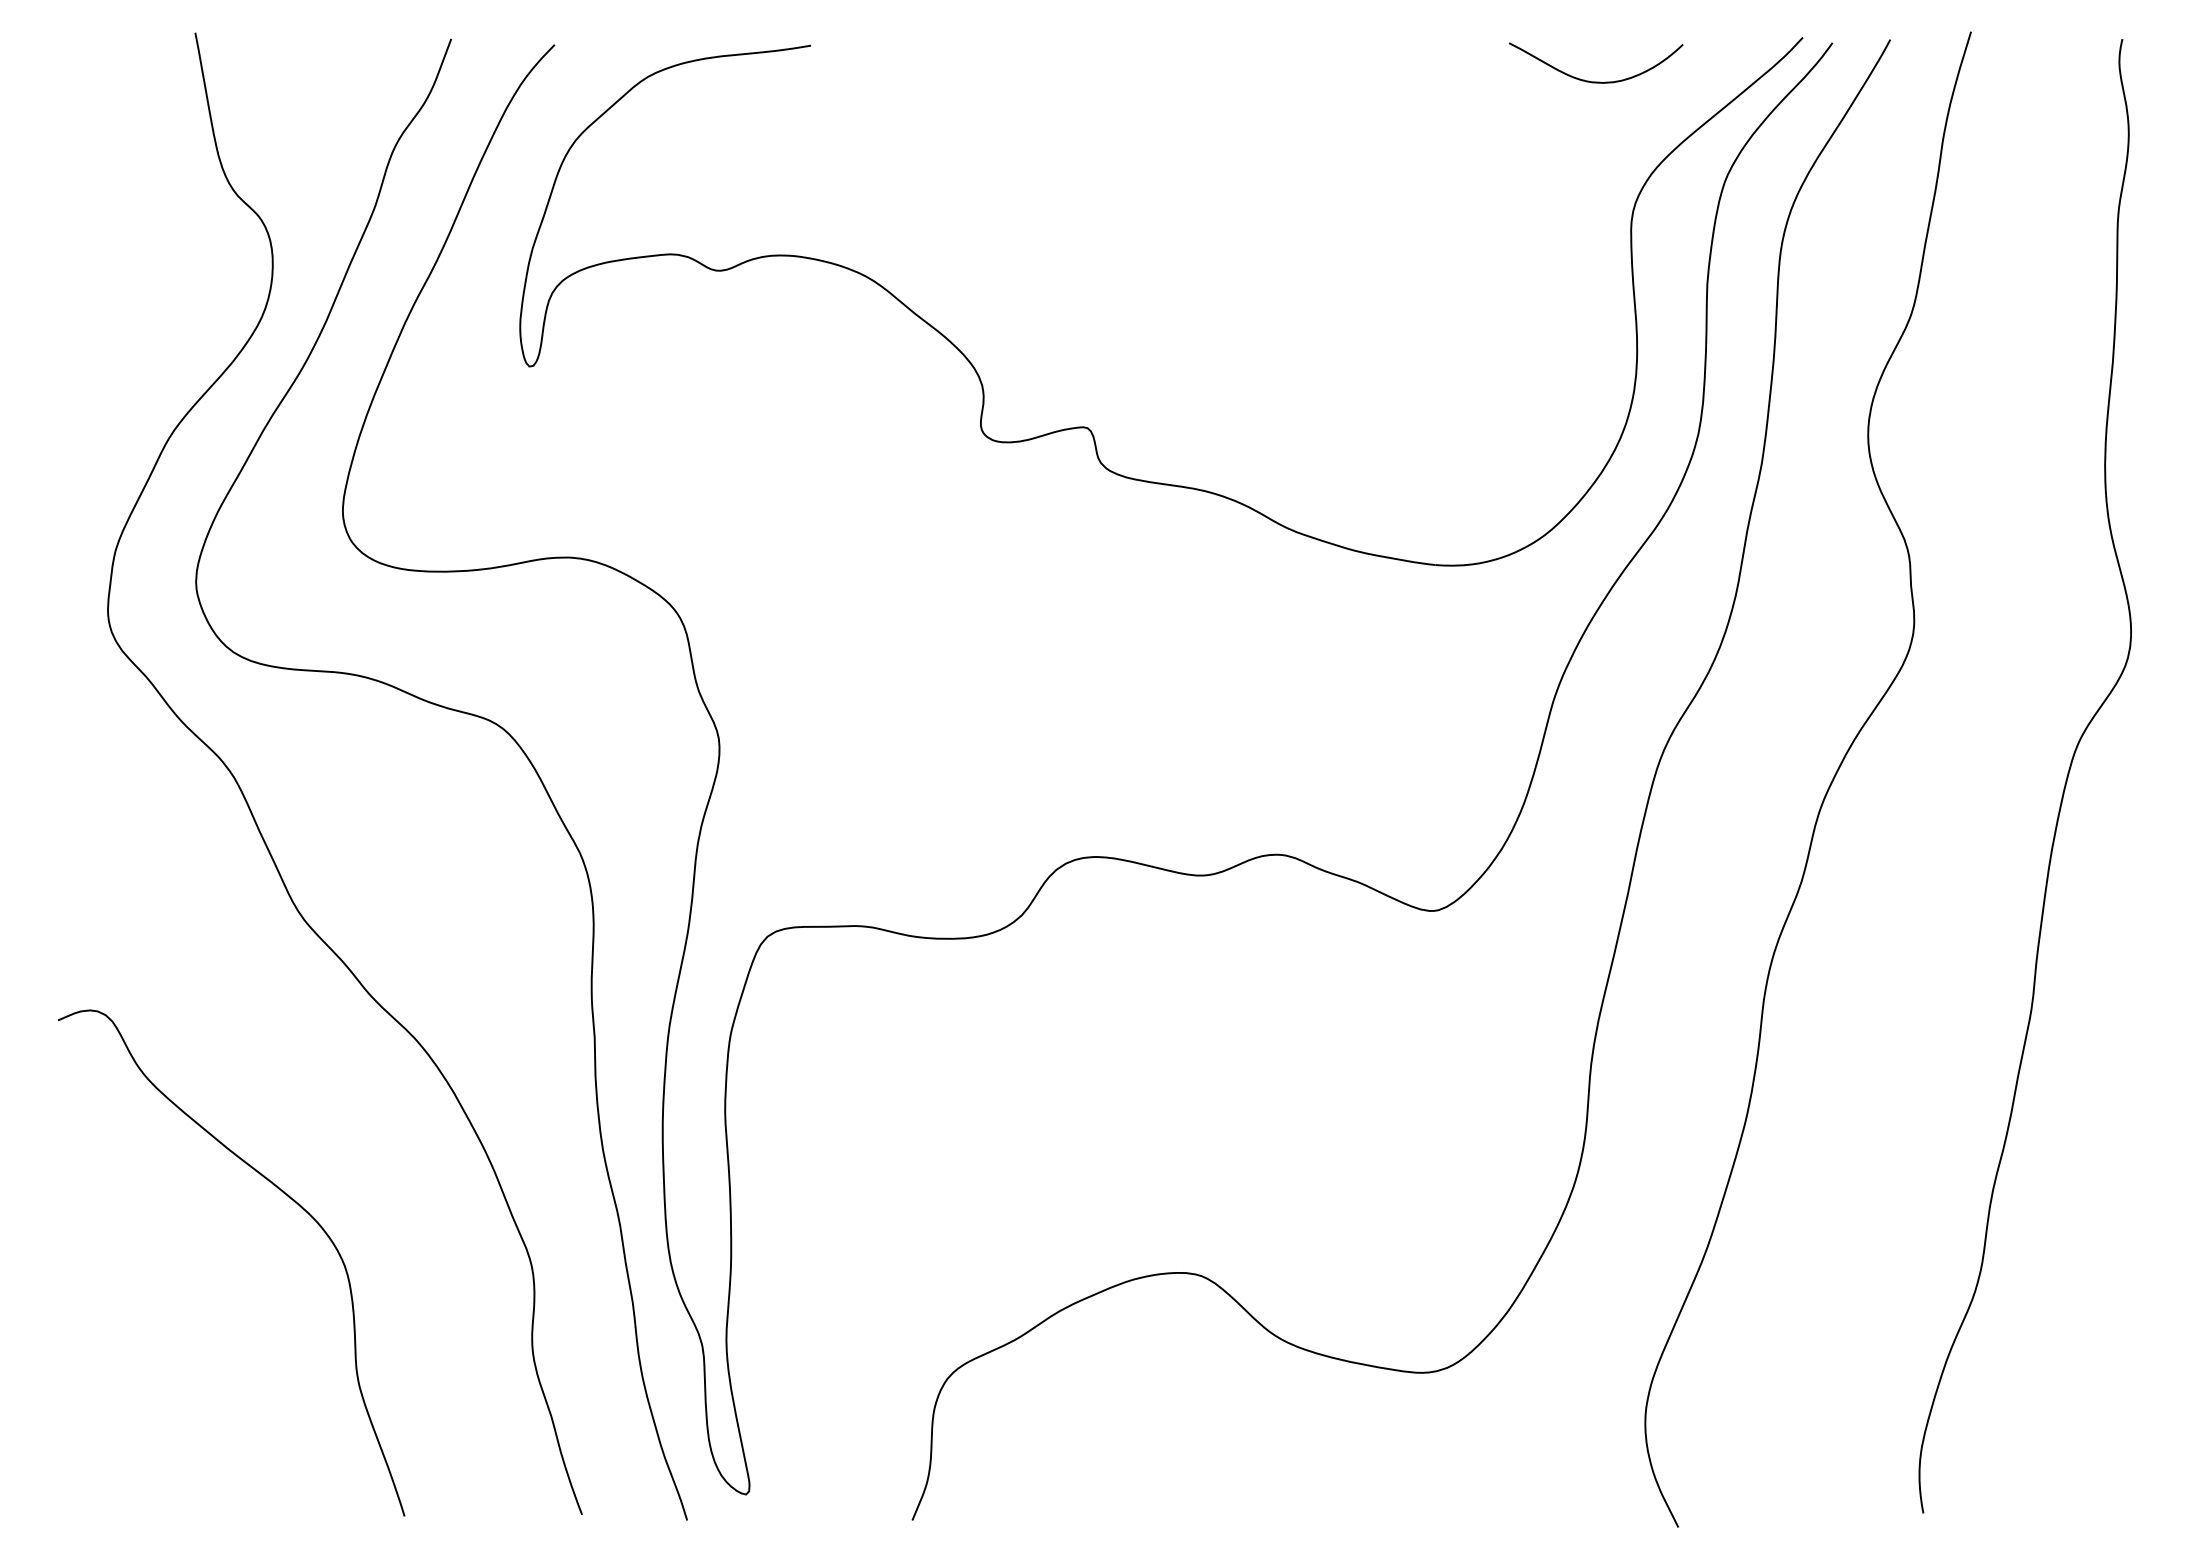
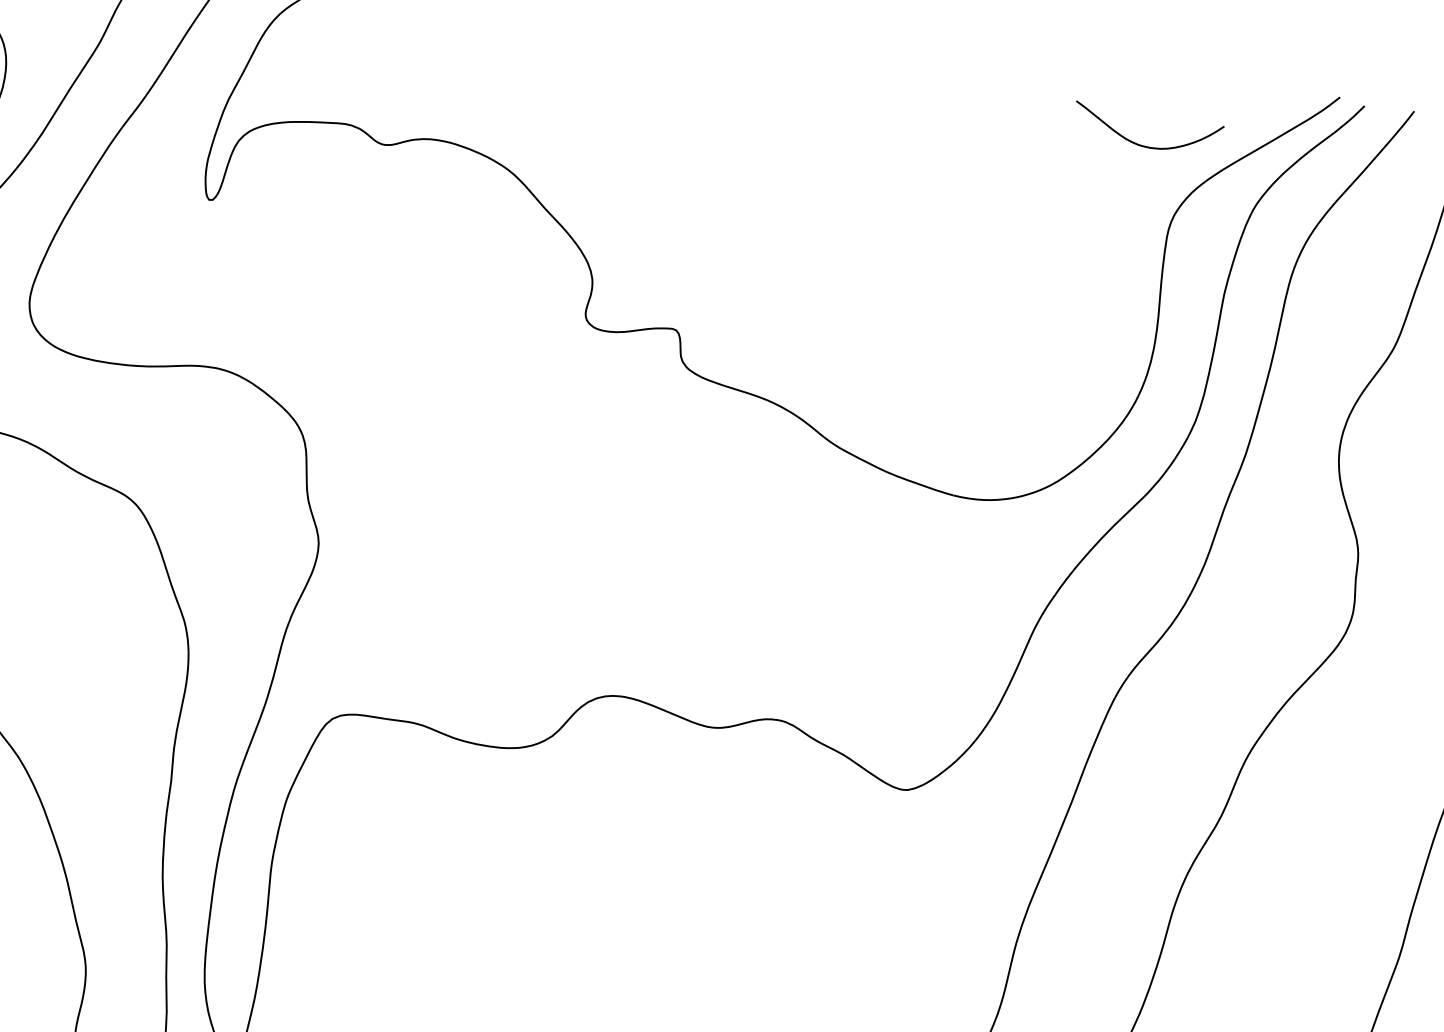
curve: (1596, 81) -> (1145, 145), moved

